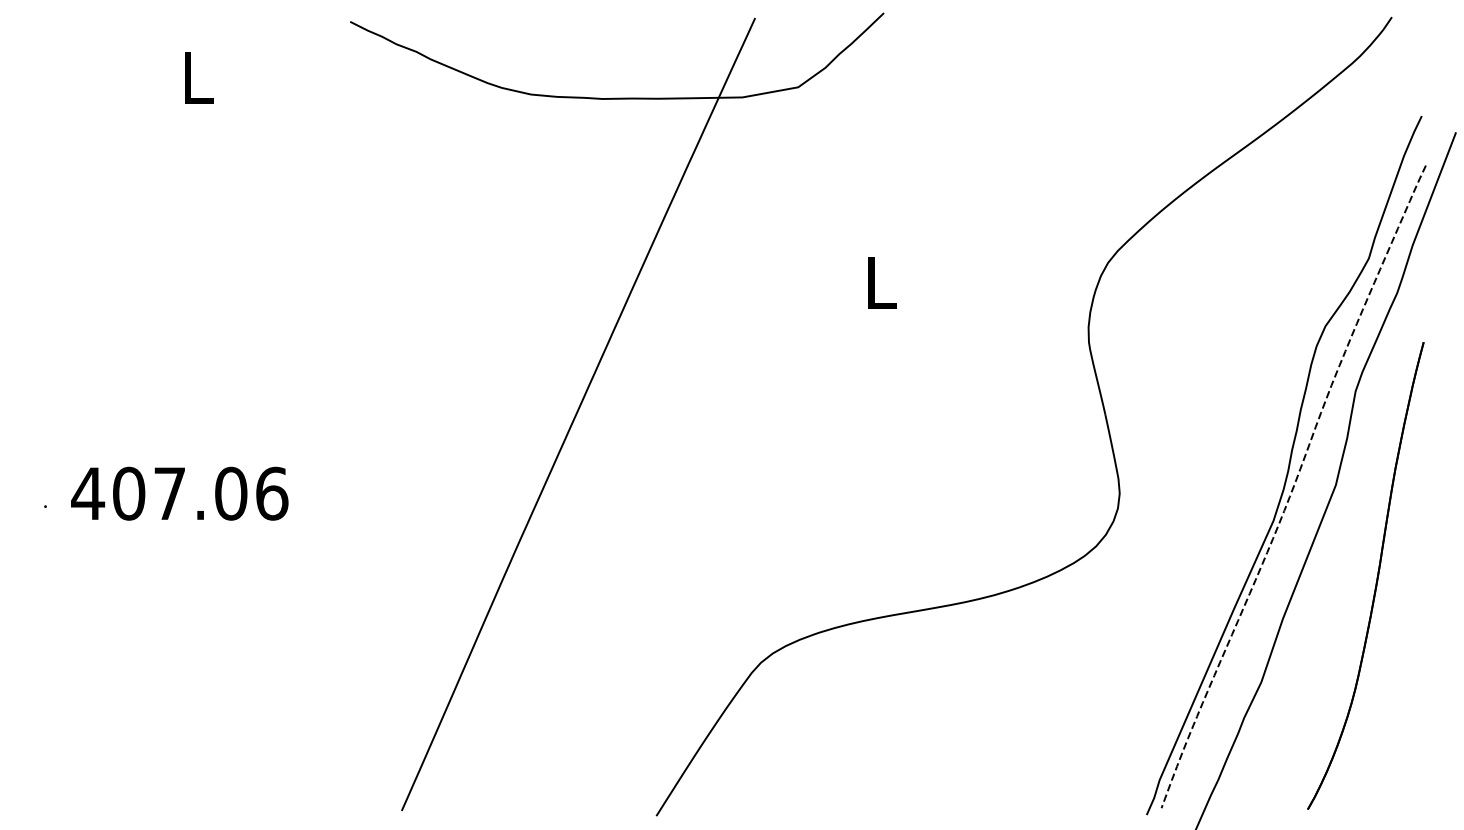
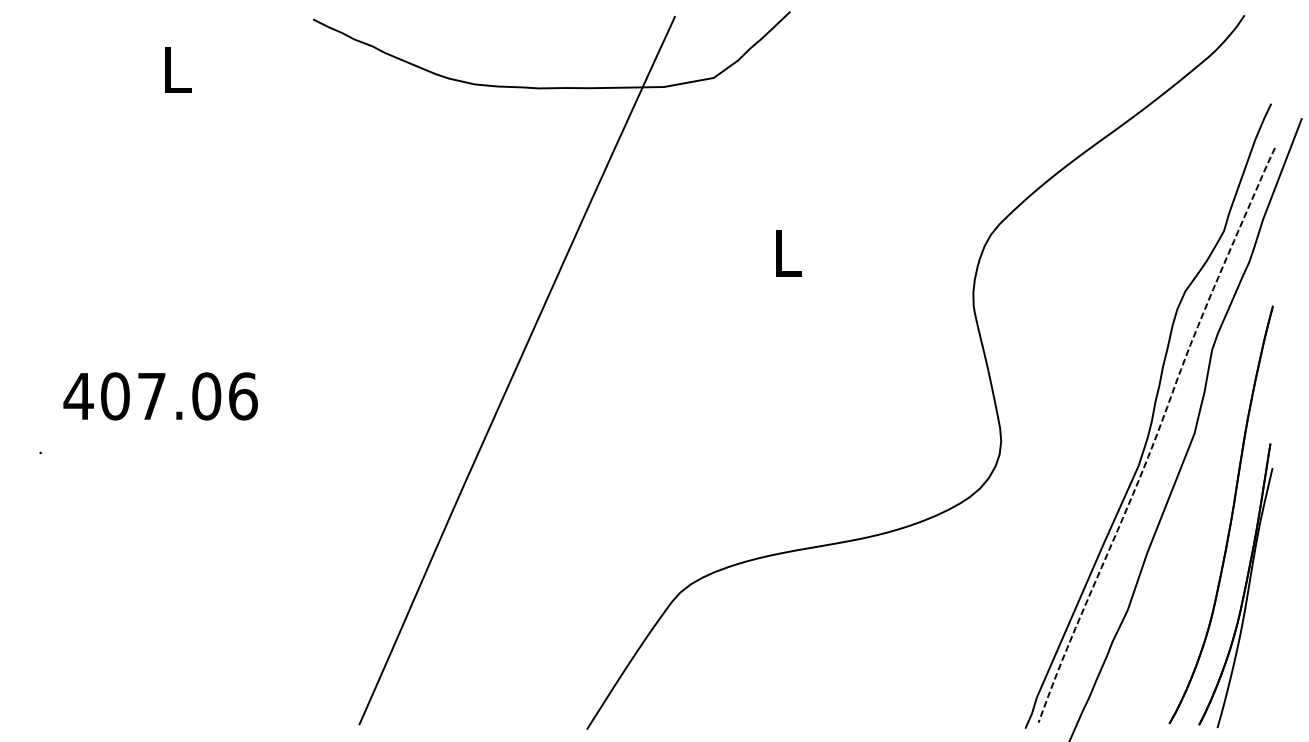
text: (179, 493) -> (160, 396), moved
part: (1391, 654) -> (1244, 585), added

